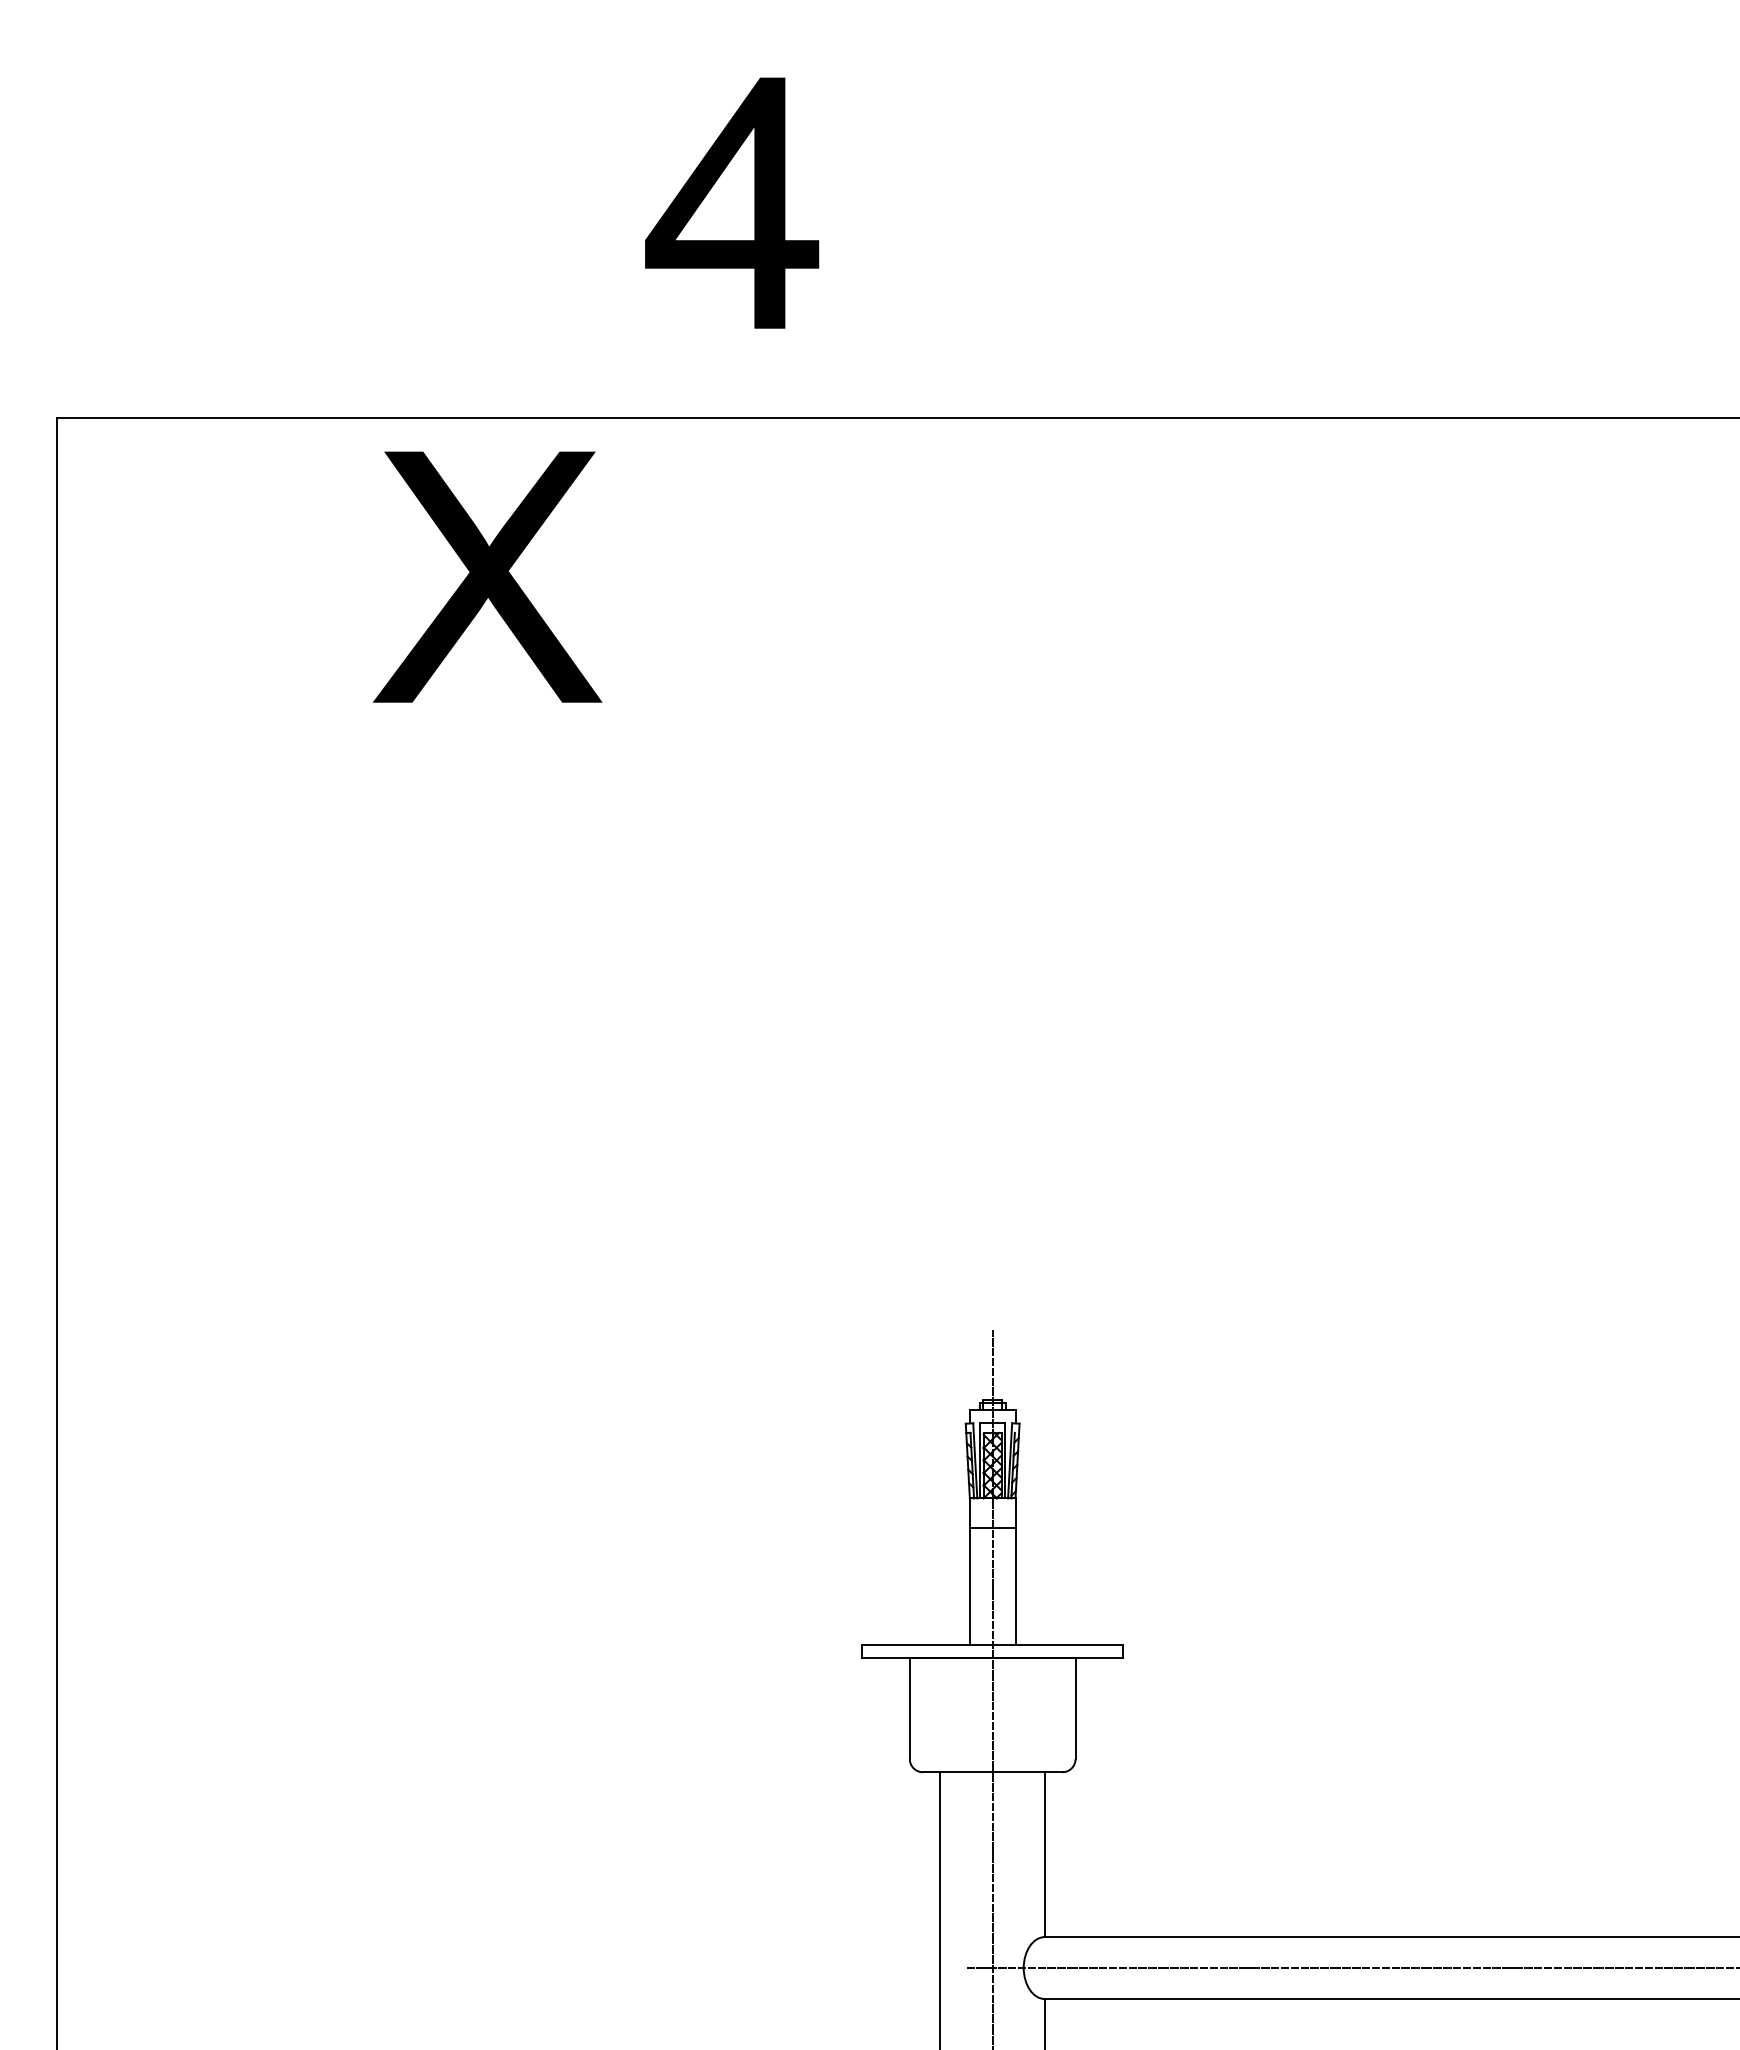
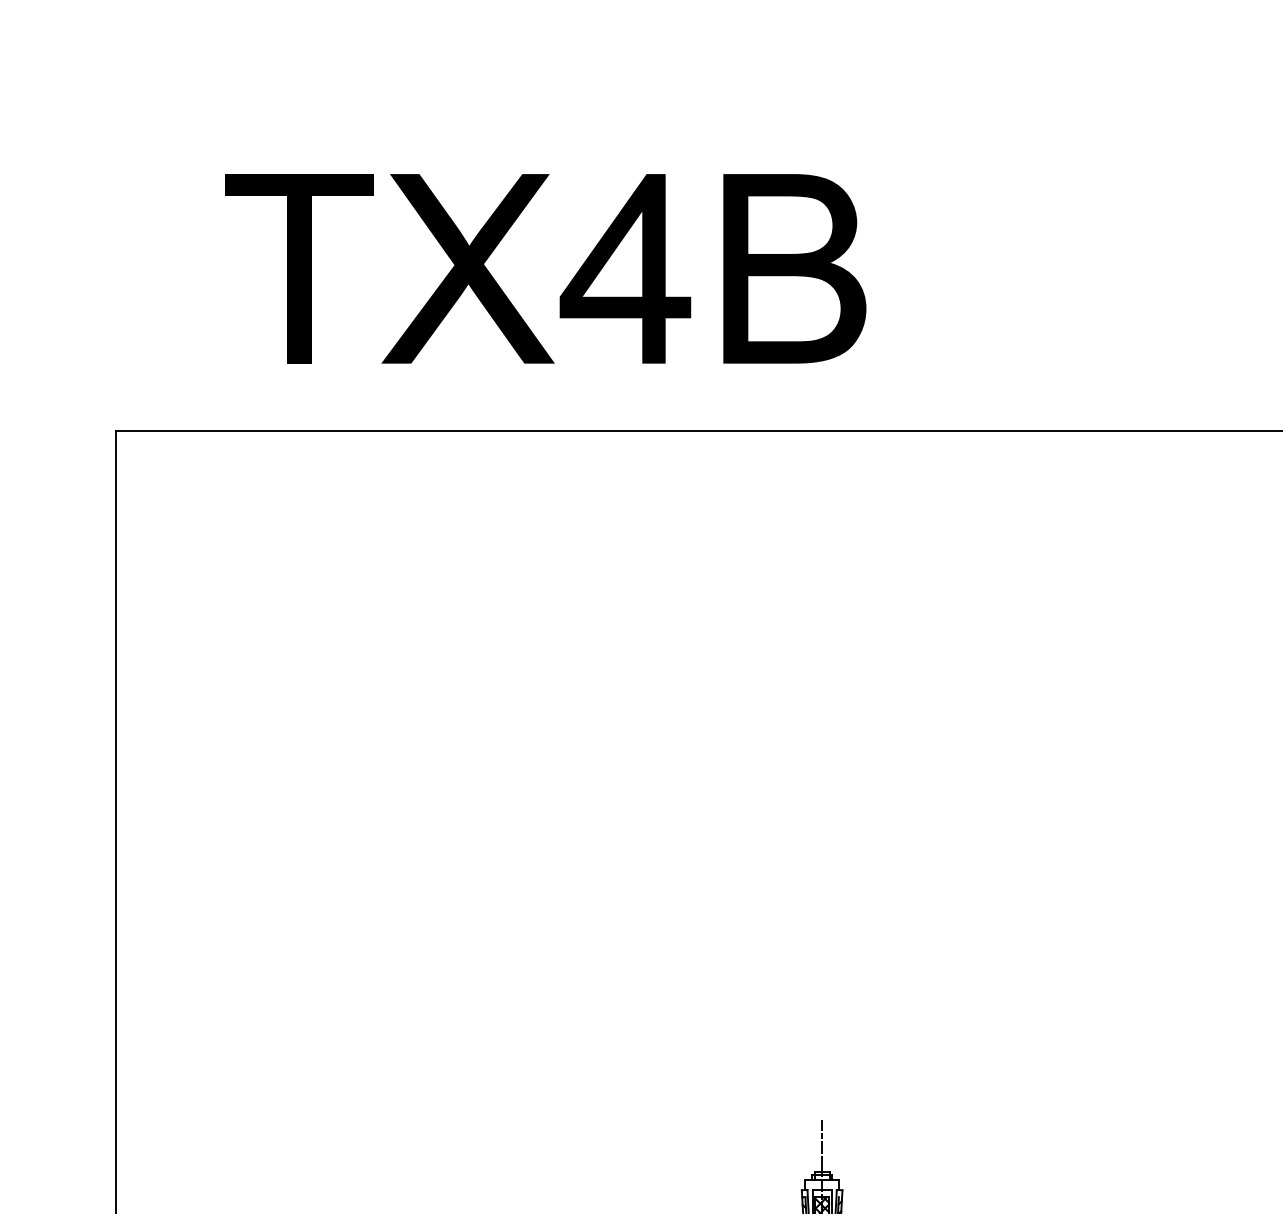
fill: (300, 202) -> (299, 268), added
part: (956, 202) -> (794, 268), added
part: (487, 576) -> (467, 268), moved

